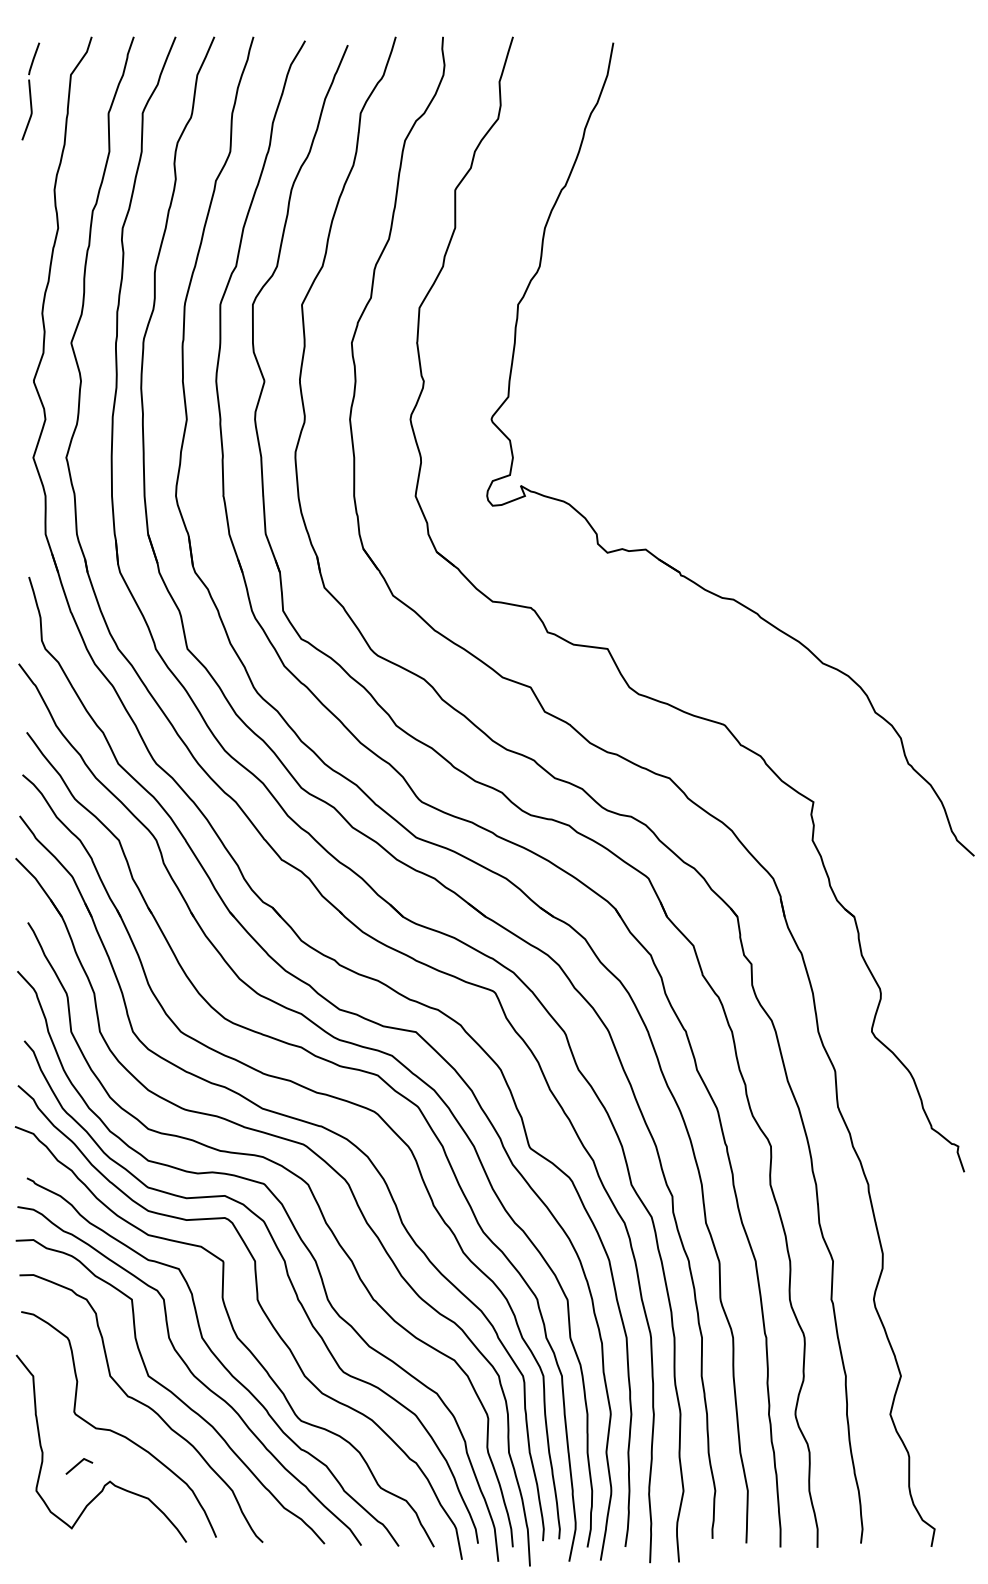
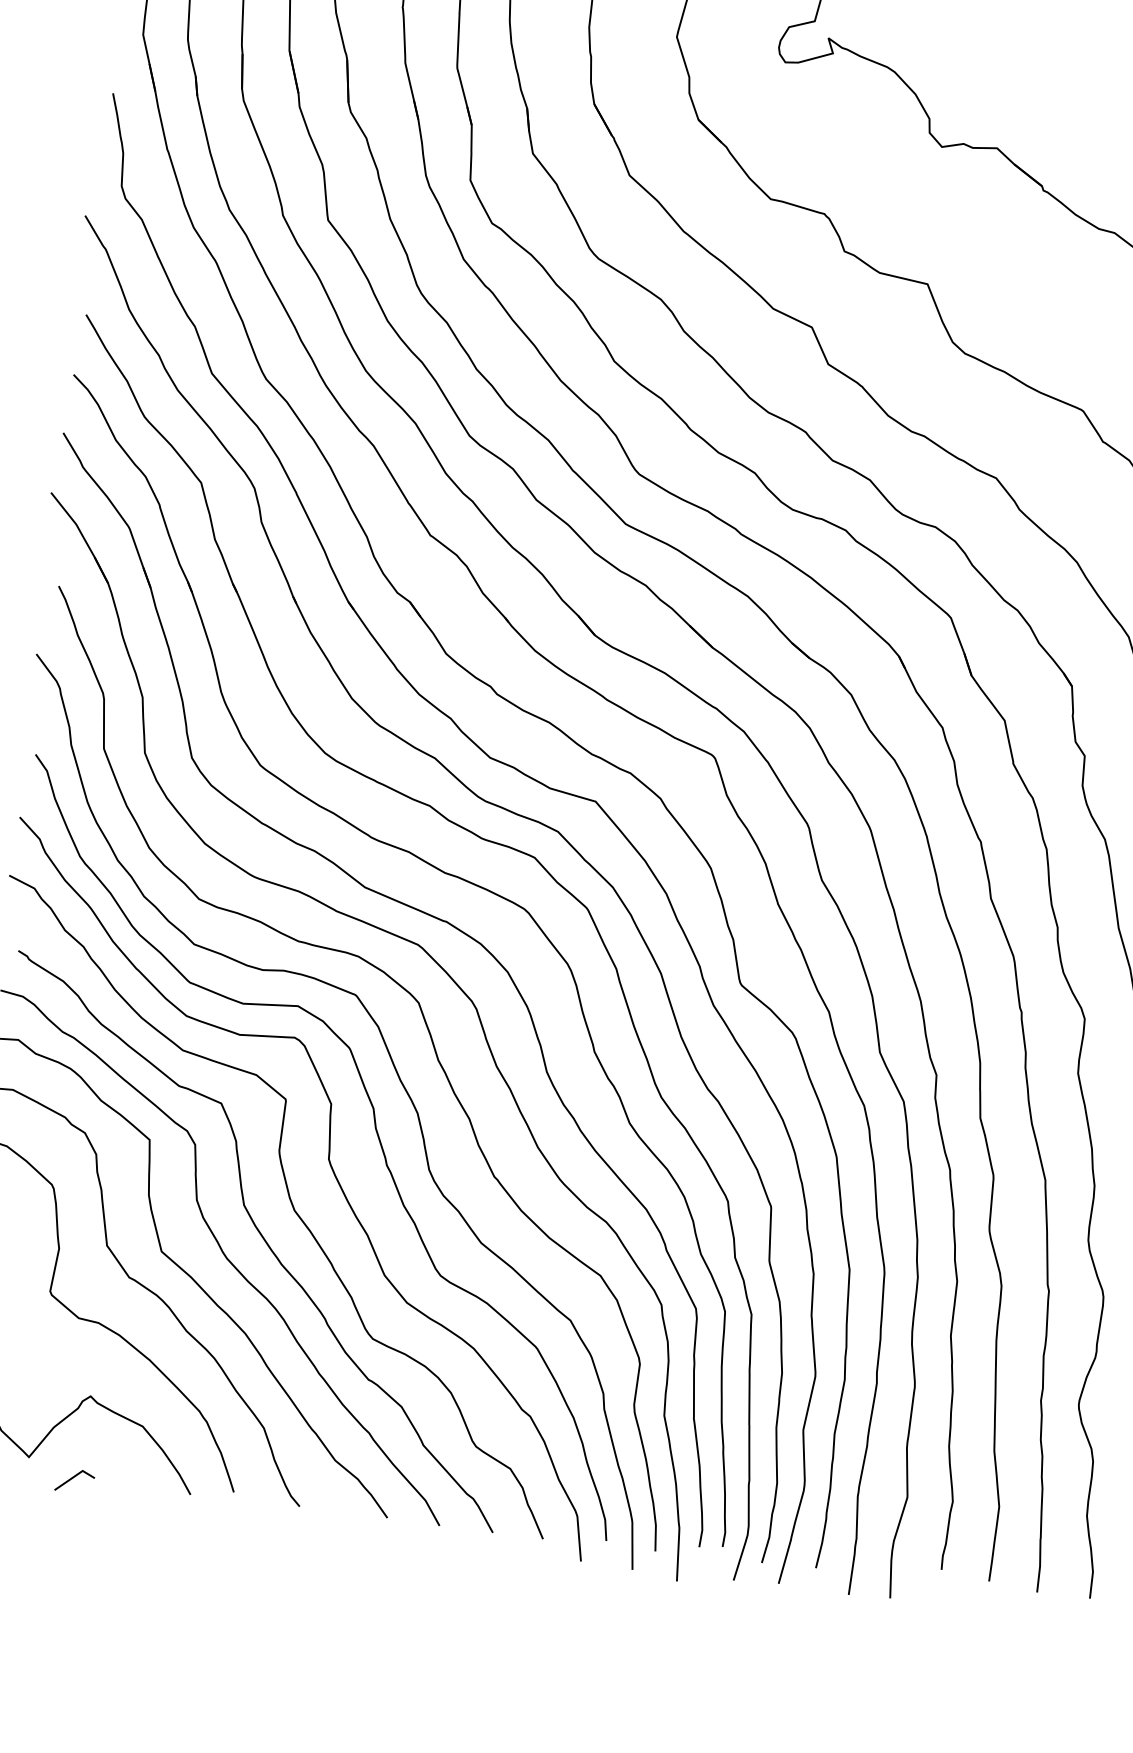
line: (79, 1464) -> (75, 1478), moved

